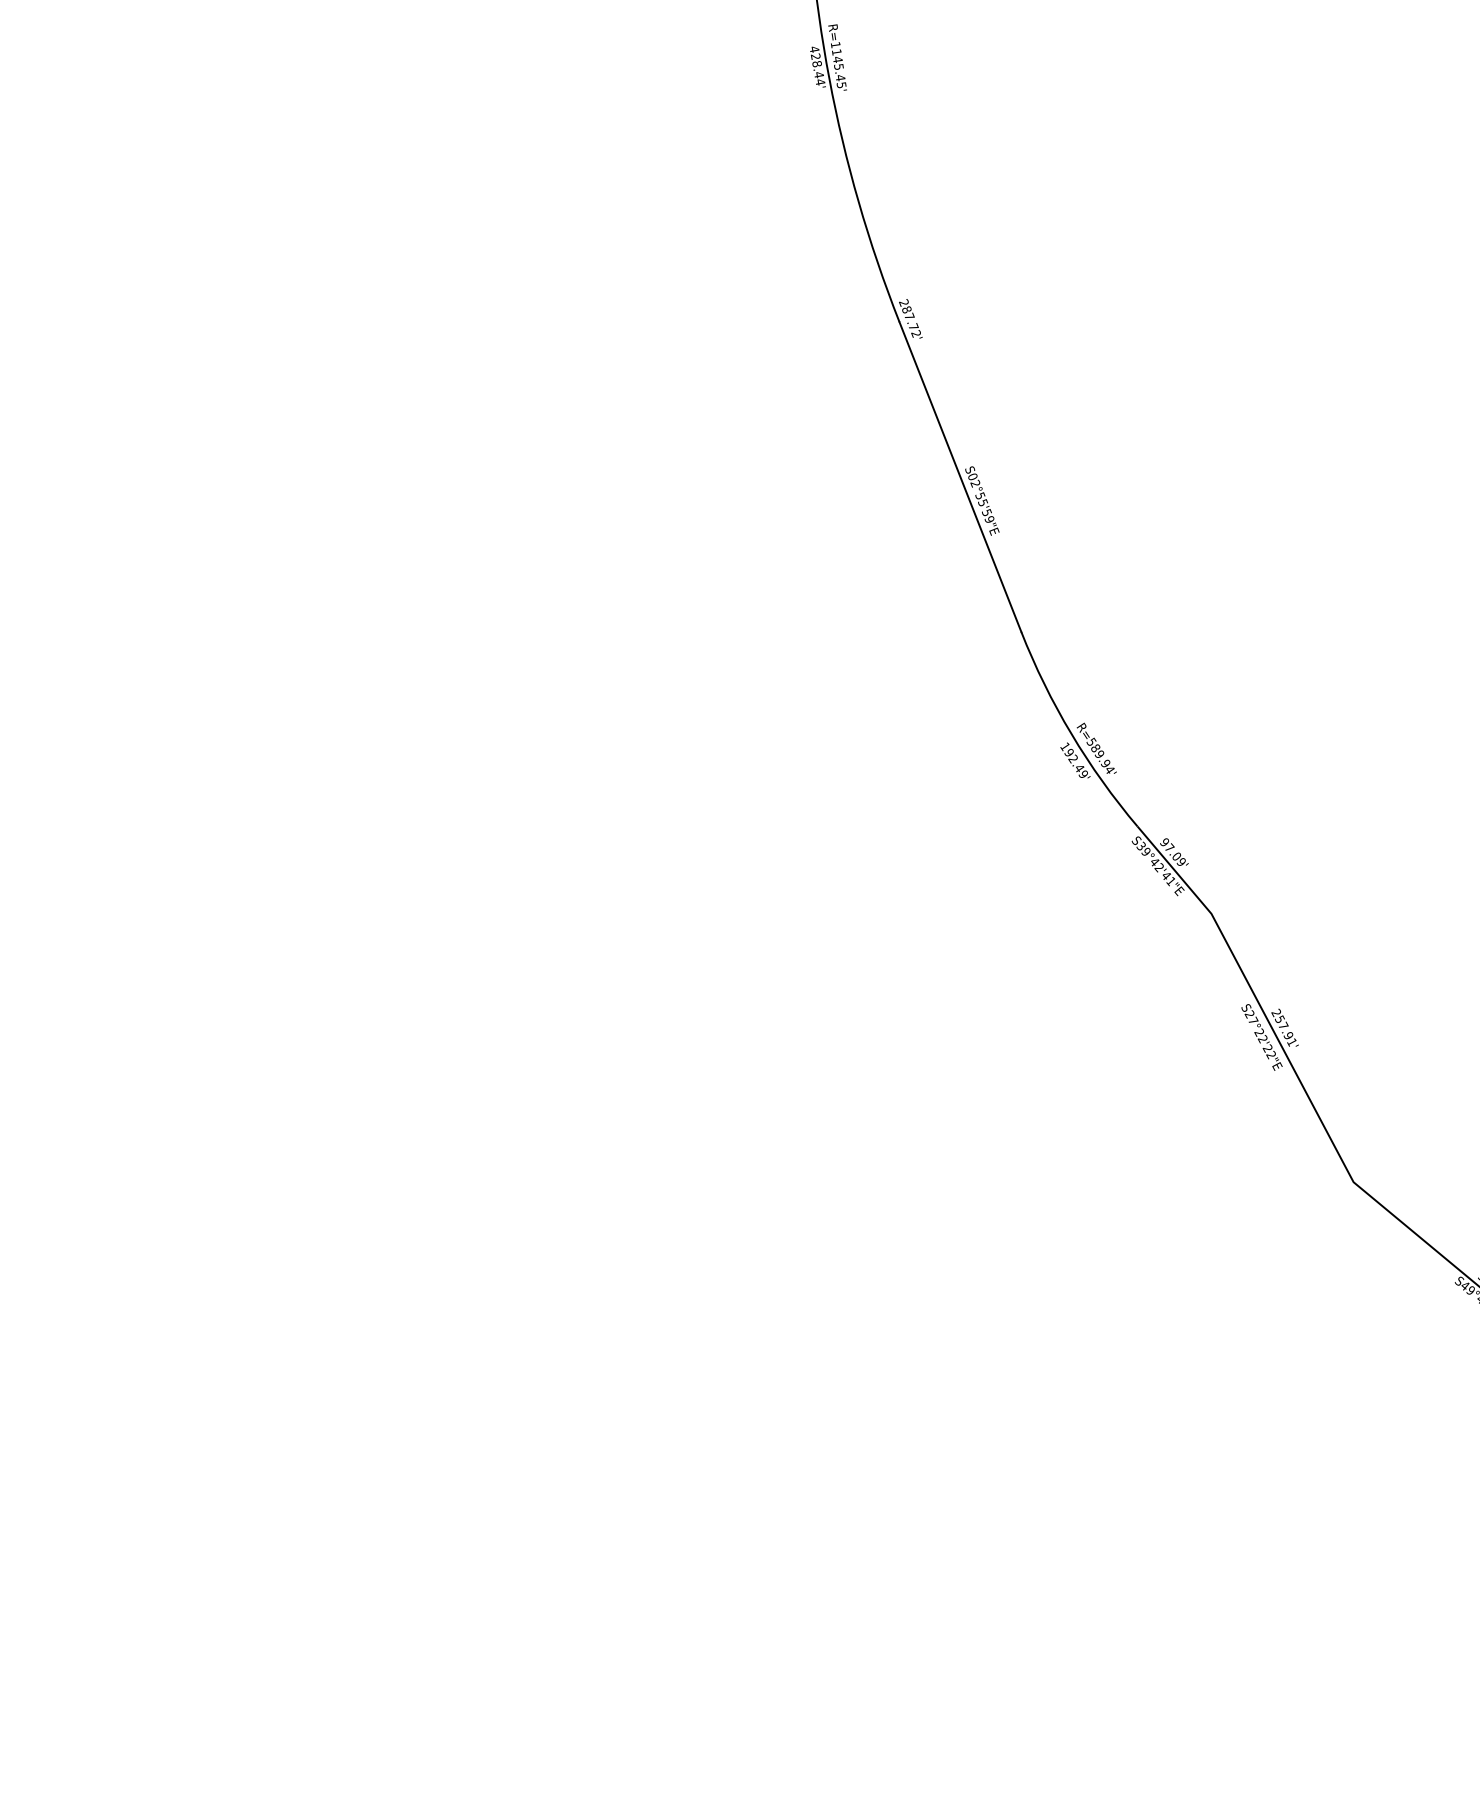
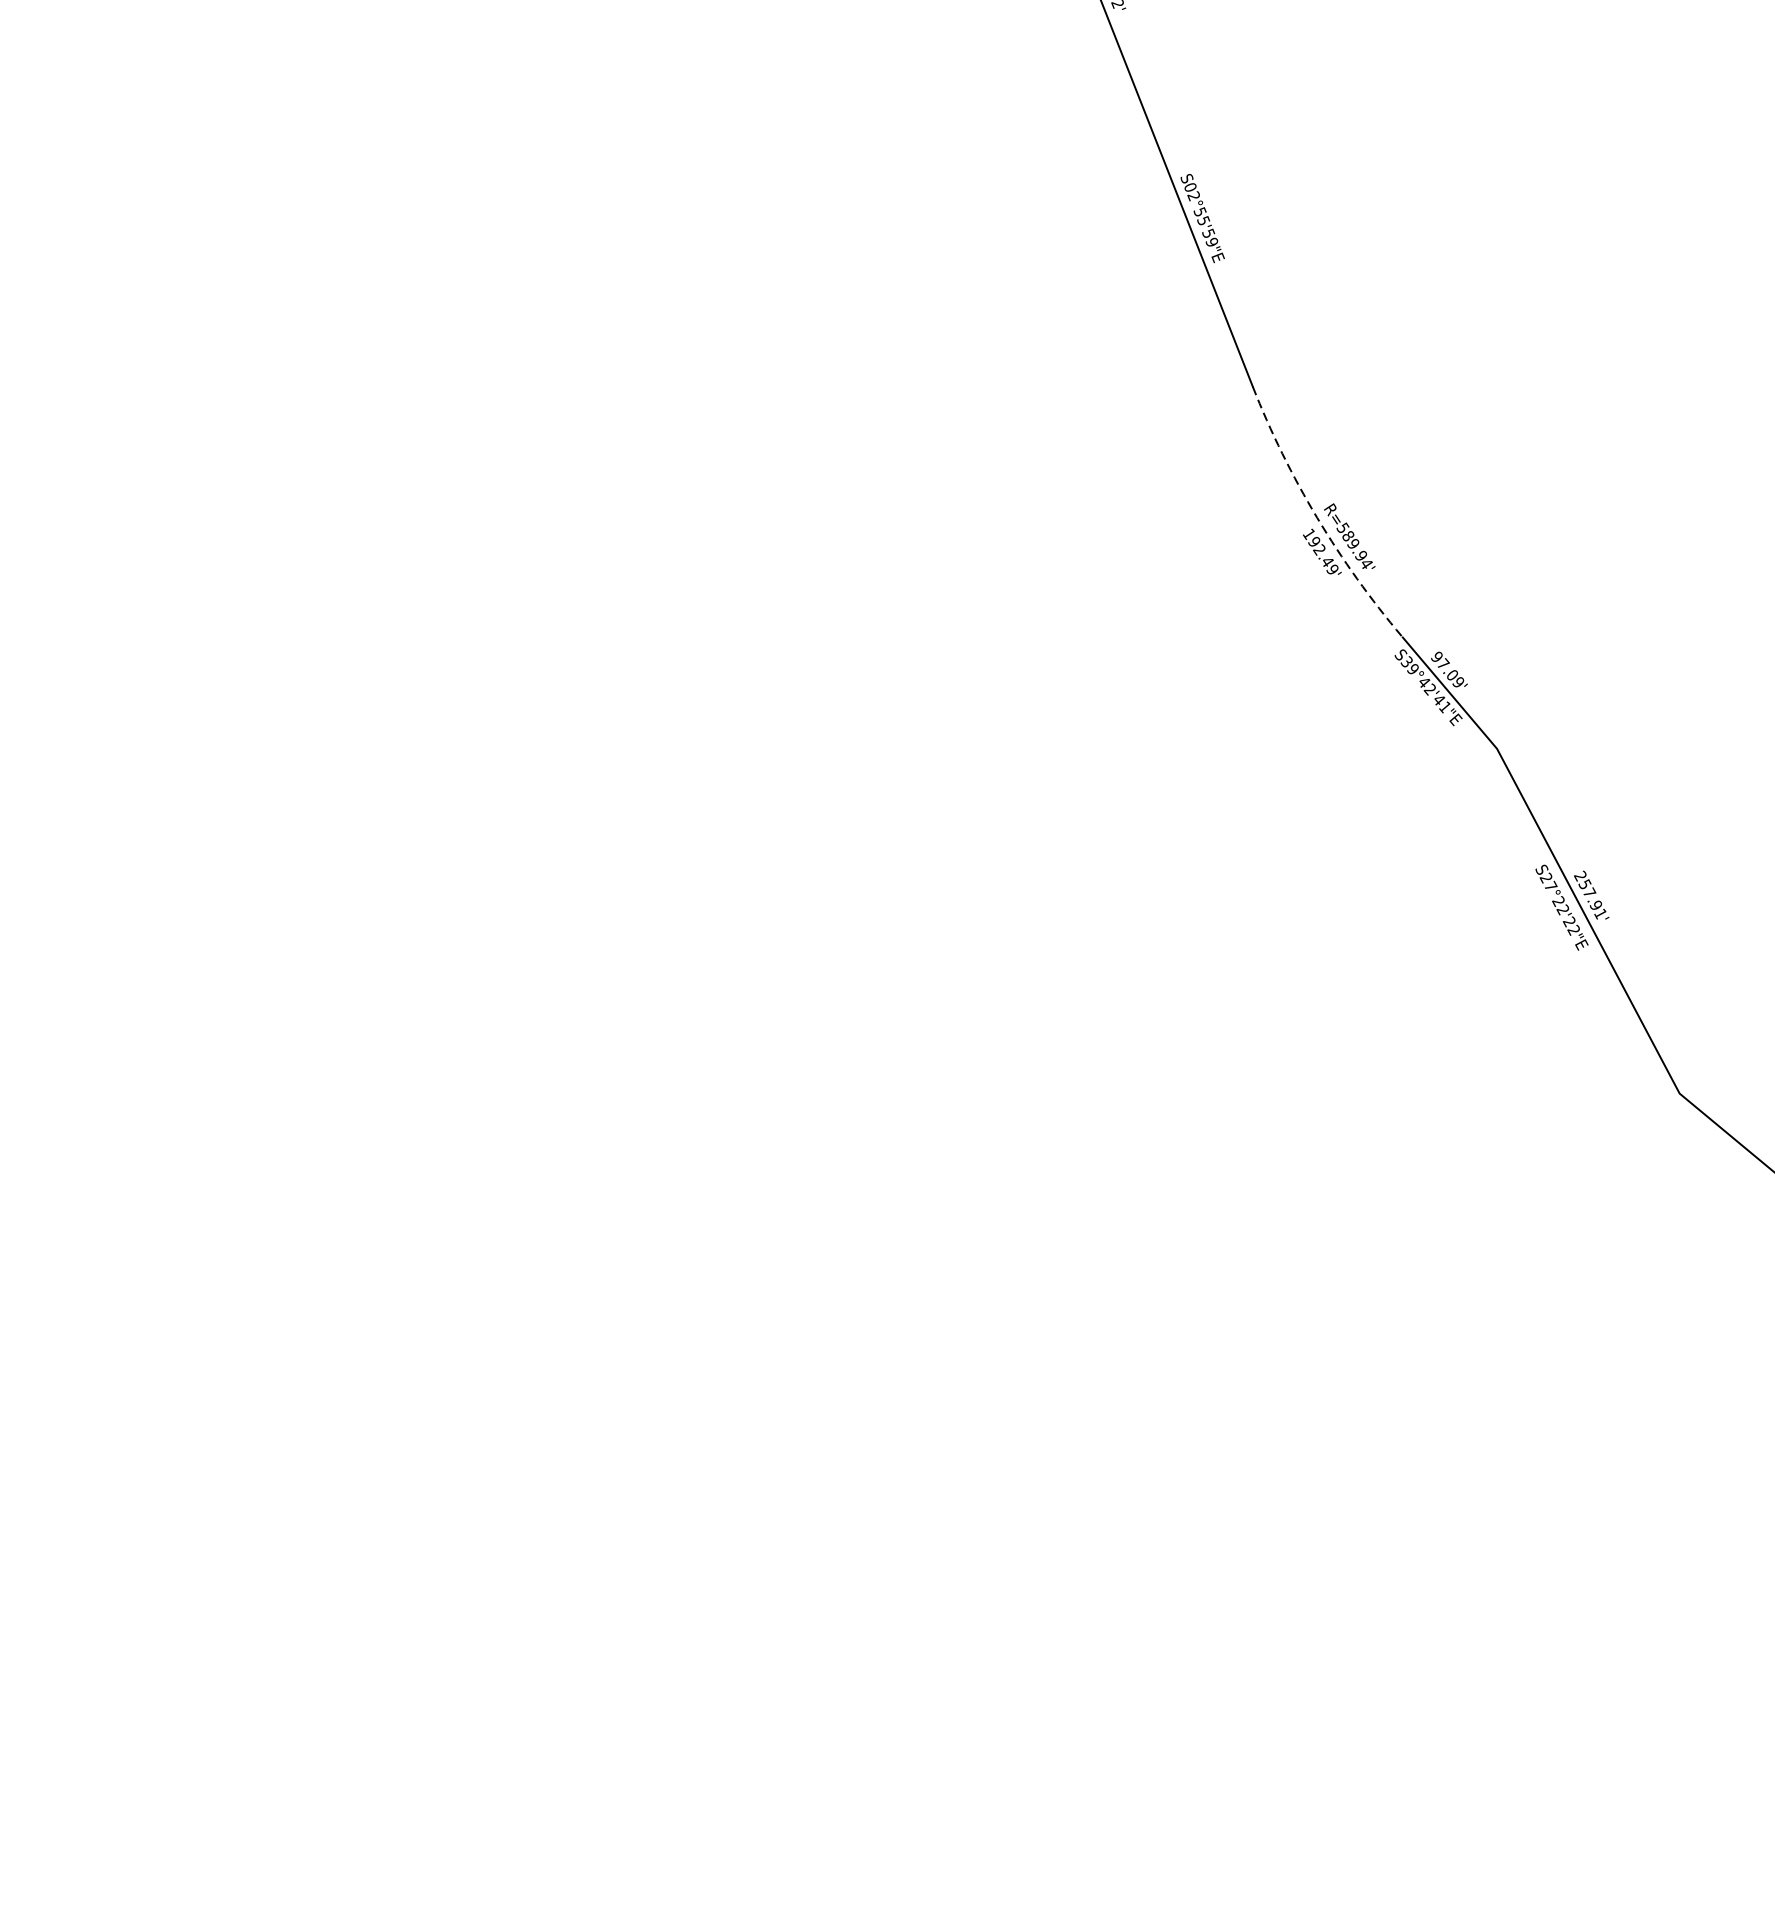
arc: (1071, 734) -> (1317, 518), solid -> dashed

